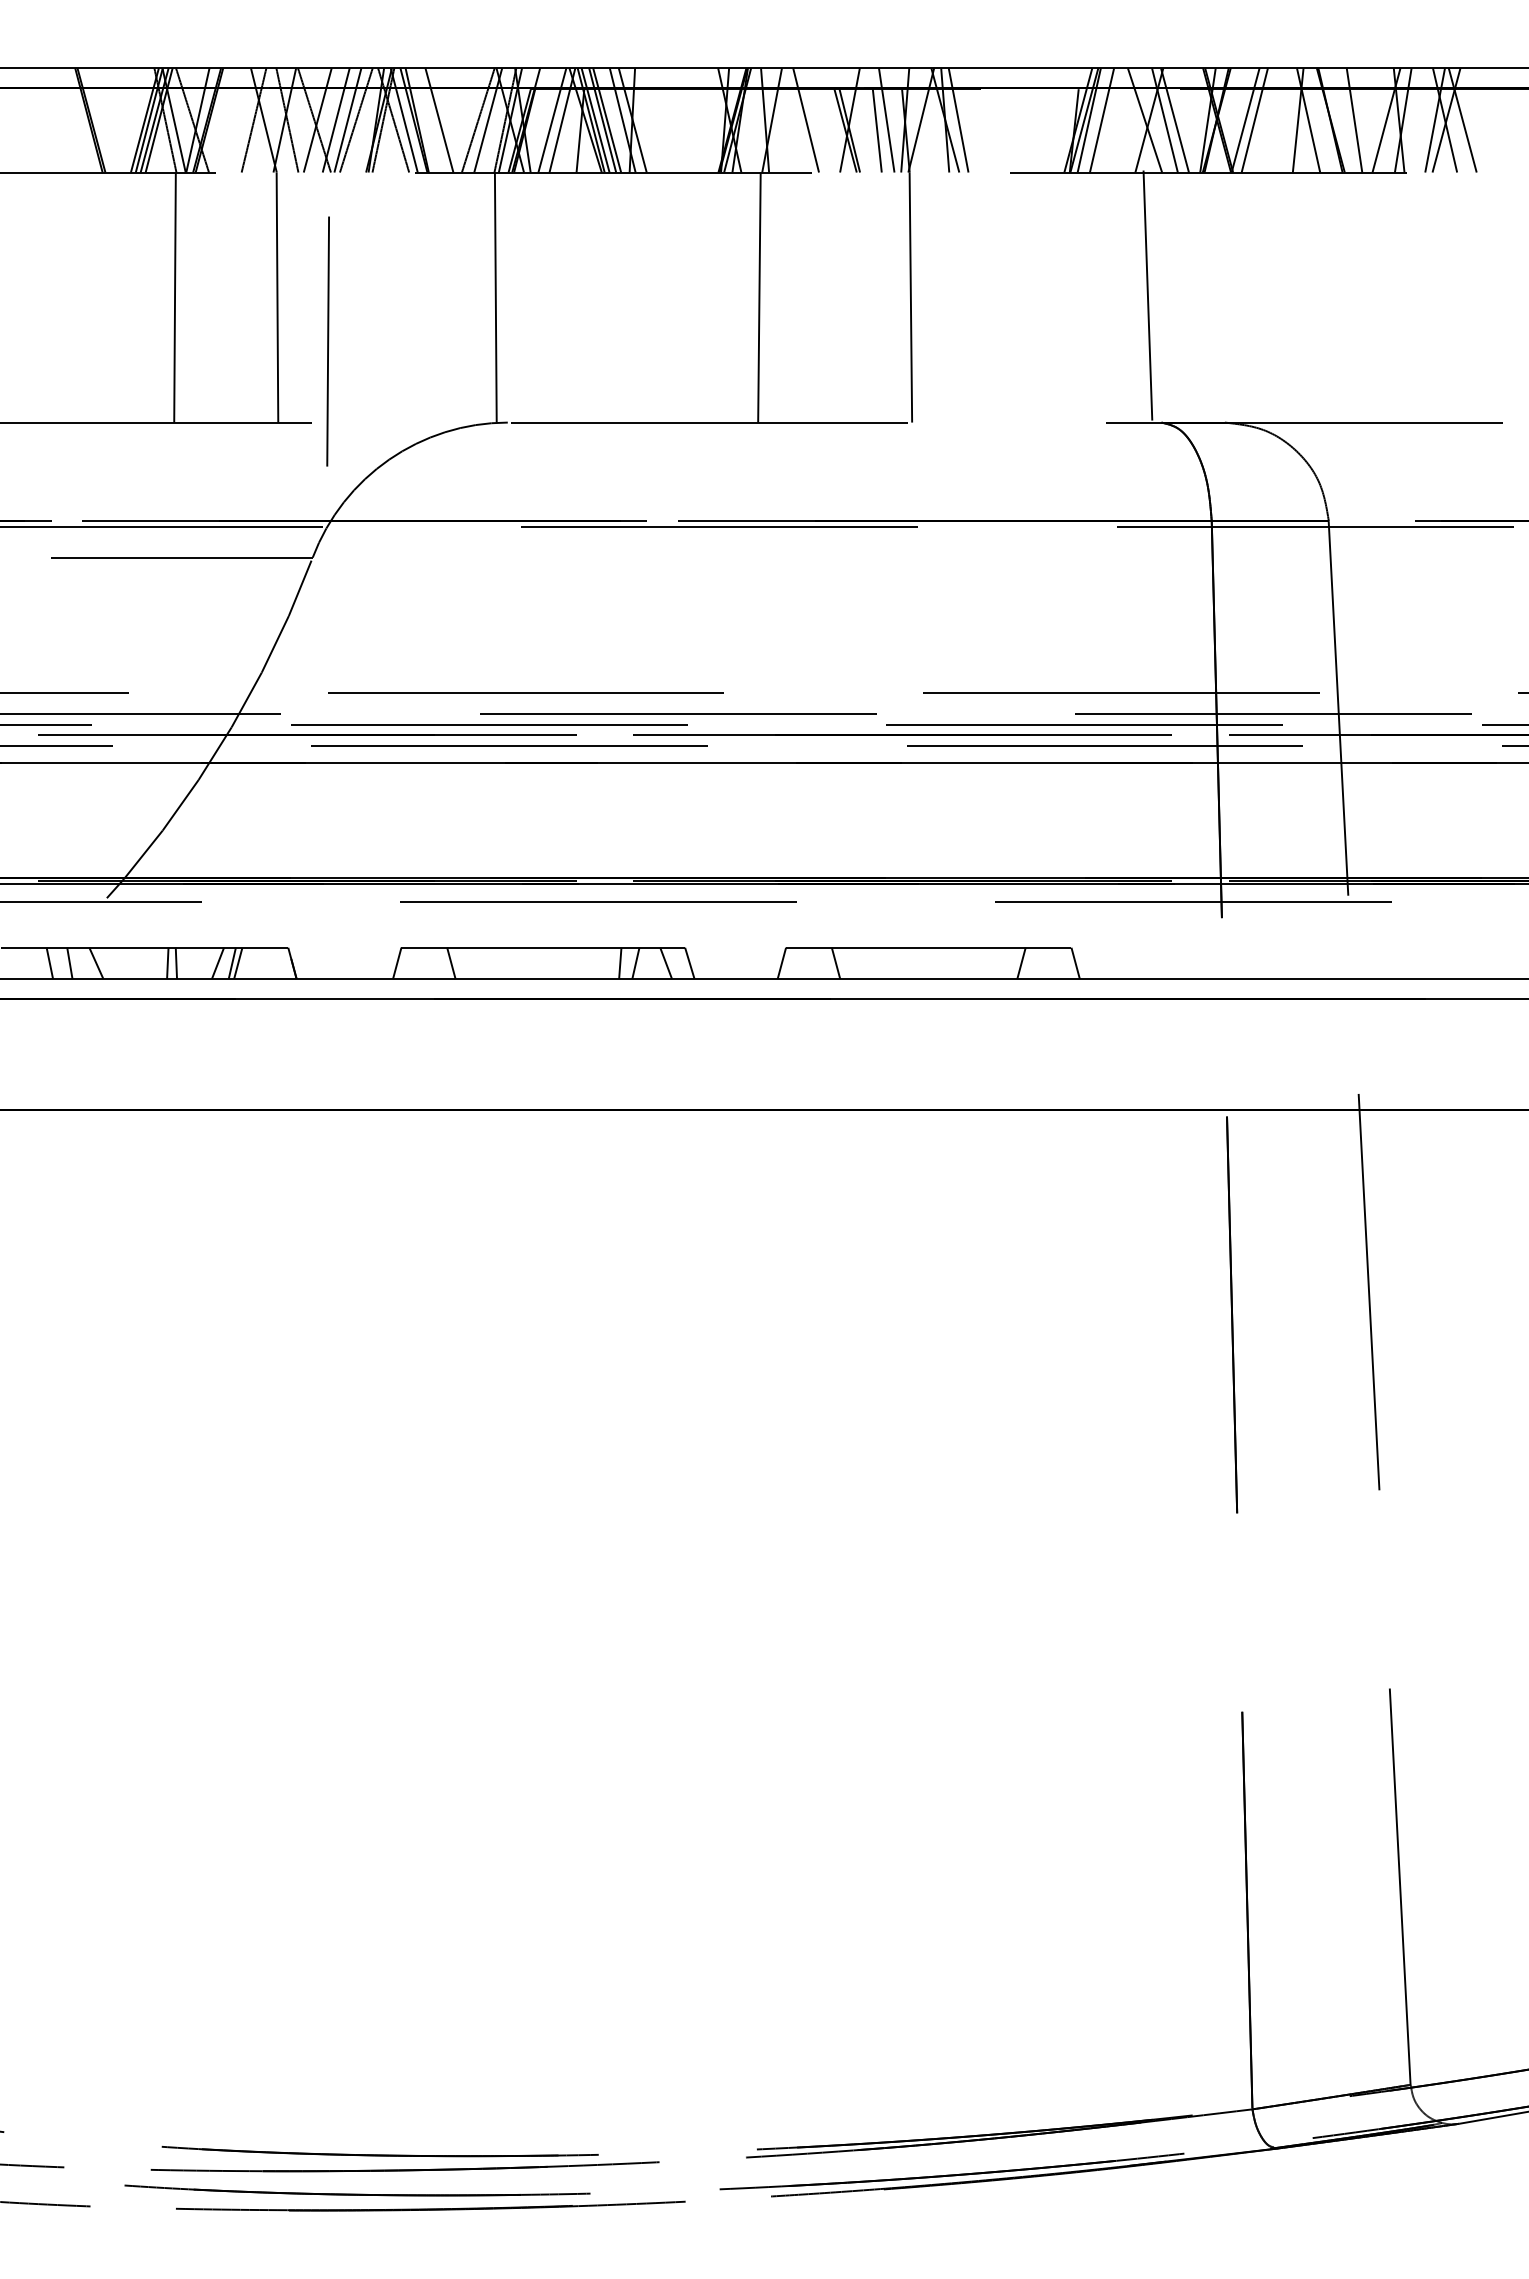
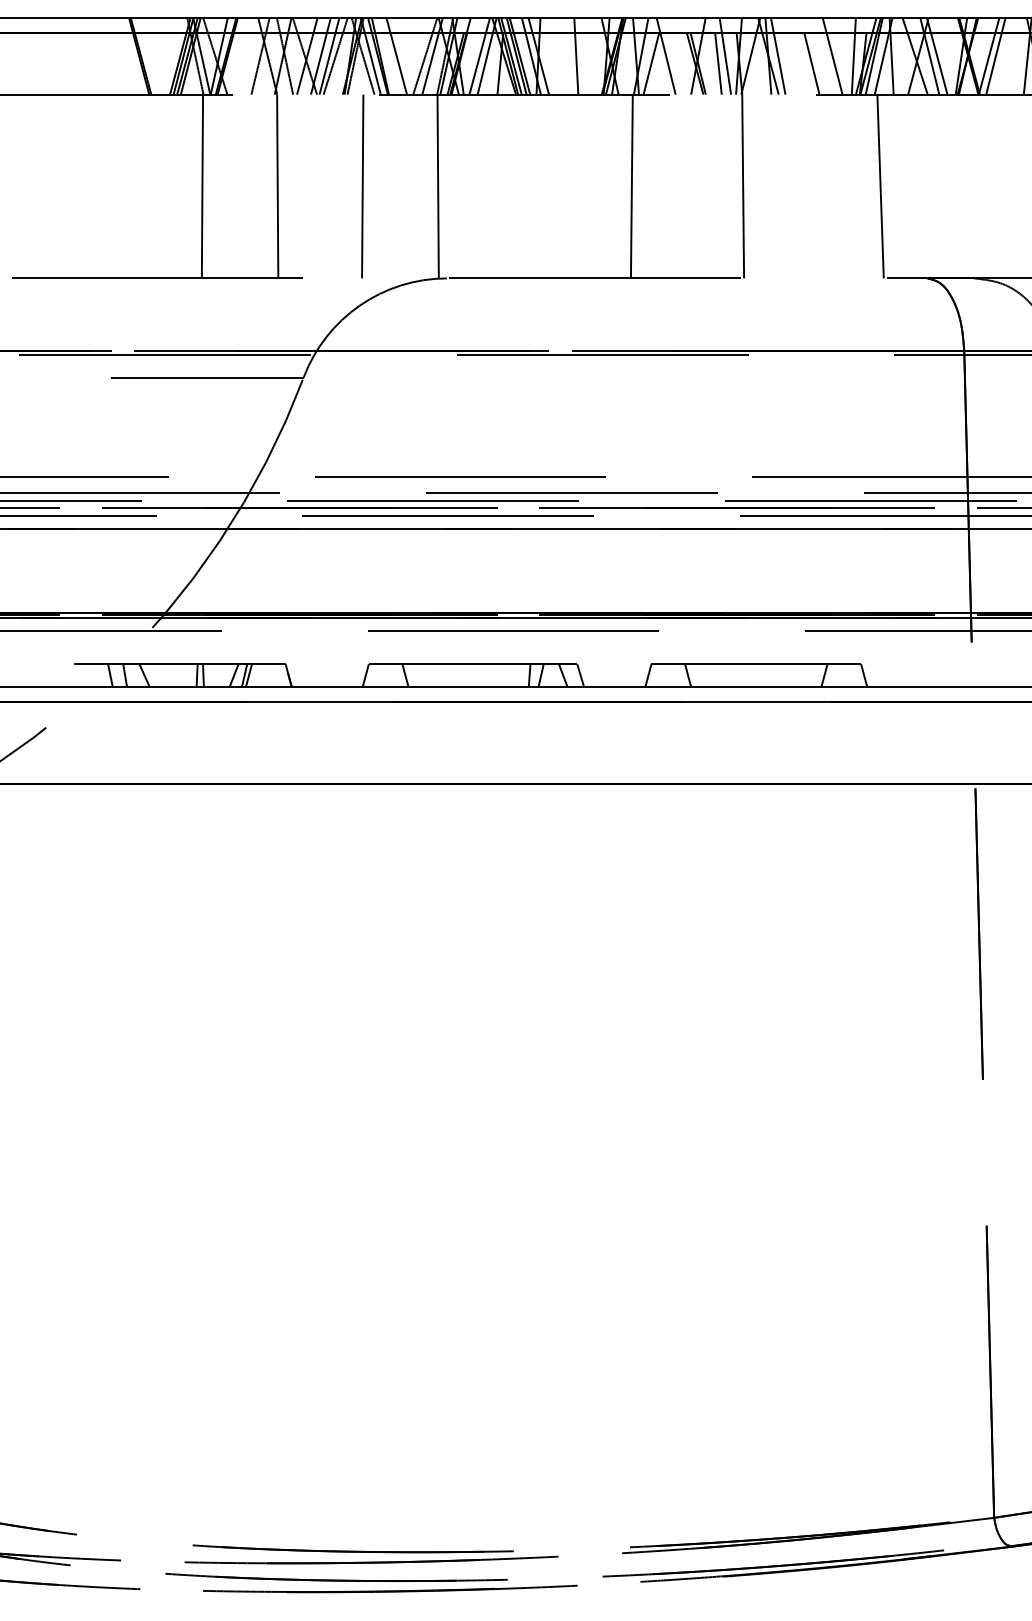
line: (683, 120) -> (576, 56), added
line: (1032, 120) -> (832, 56), added
line: (1061, 120) -> (853, 56), added
line: (1112, 120) -> (891, 56), added
line: (785, 130) -> (651, 63), added
line: (1004, 130) -> (811, 63), added
line: (1147, 295) -> (880, 186), moved
line: (327, 341) -> (362, 186), moved

